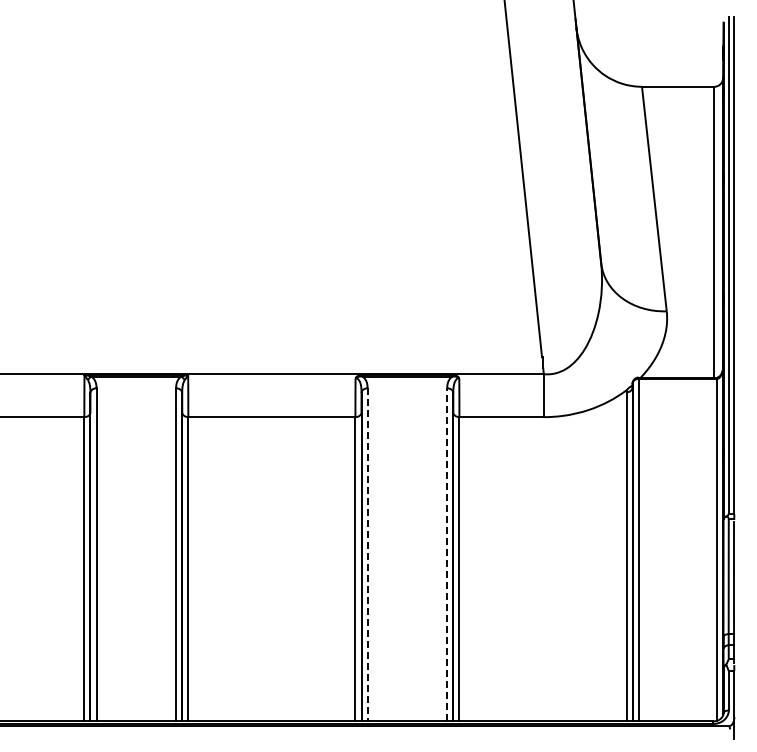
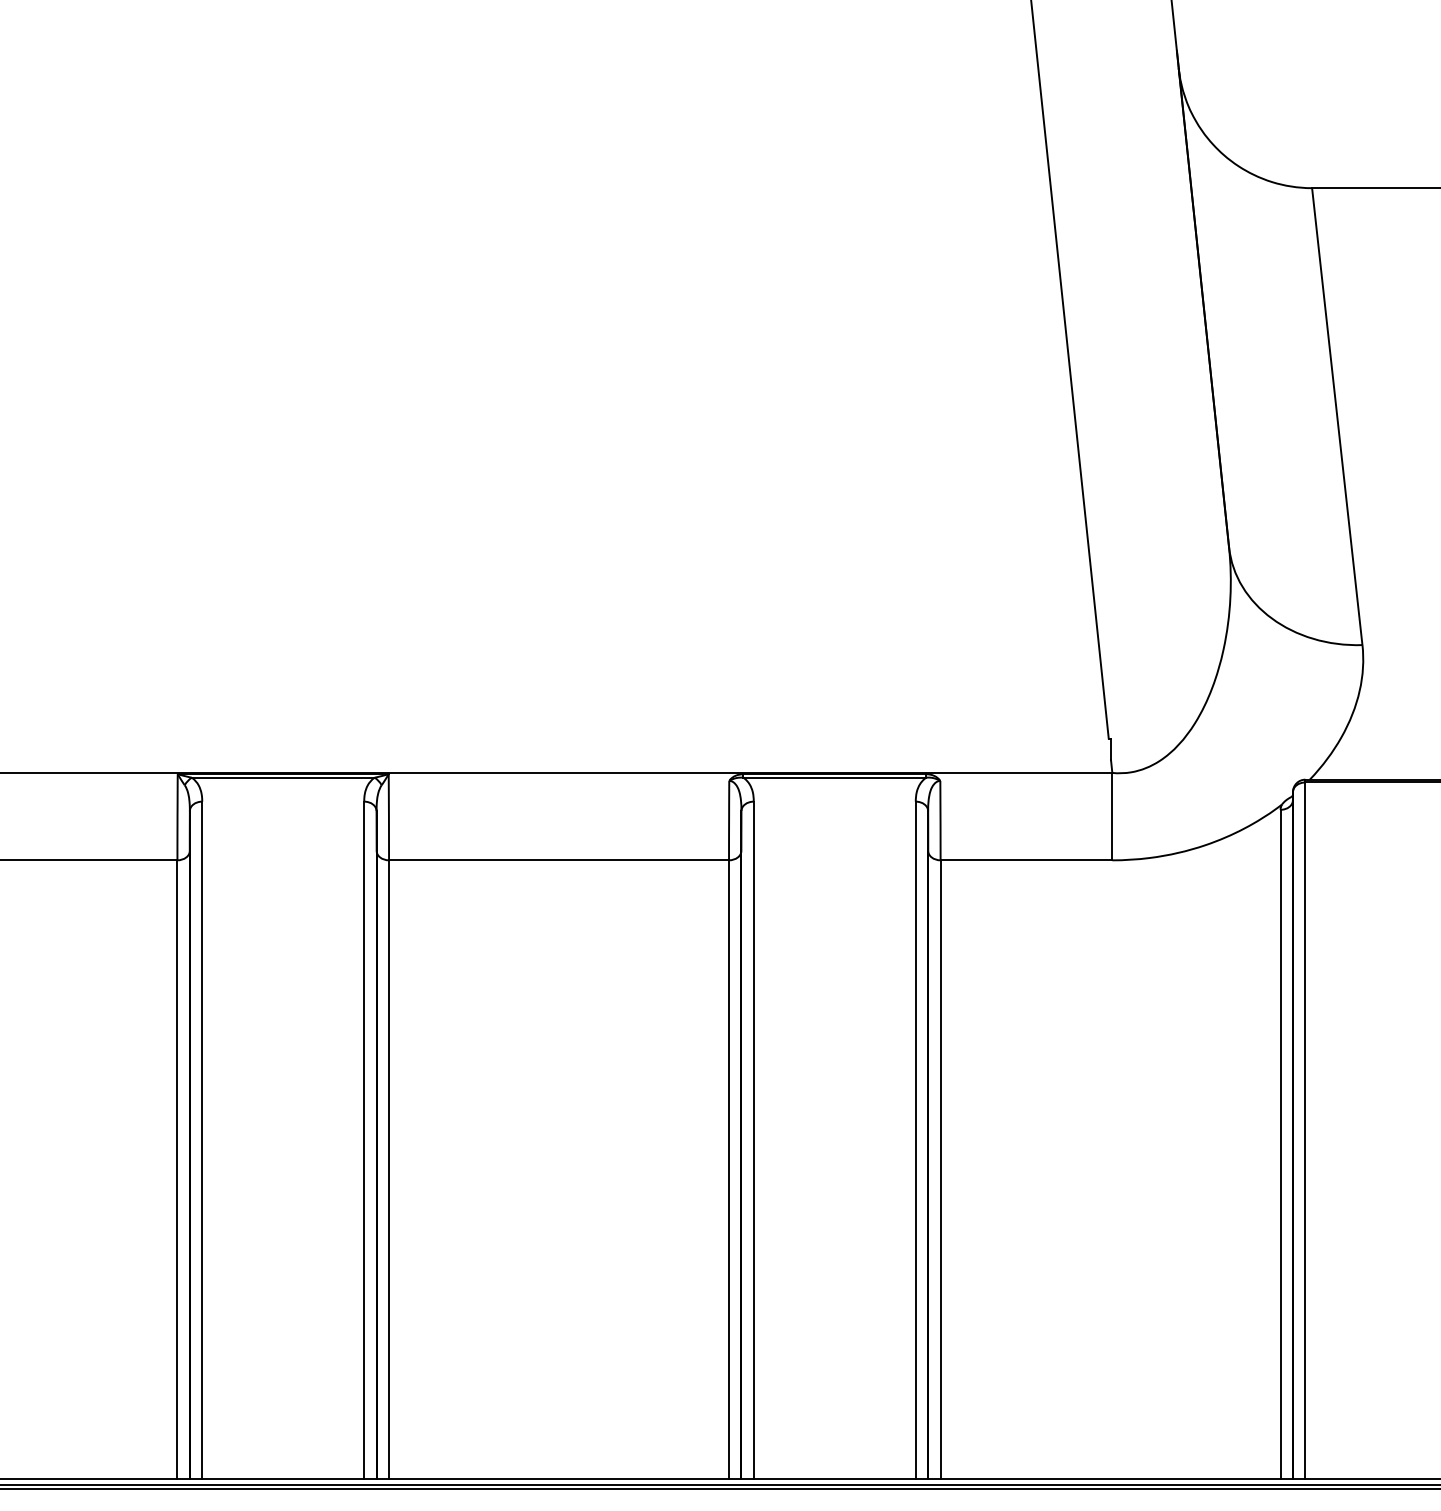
line: (367, 554) -> (753, 1139), dashed -> solid
line: (447, 554) -> (916, 1139), dashed -> solid

